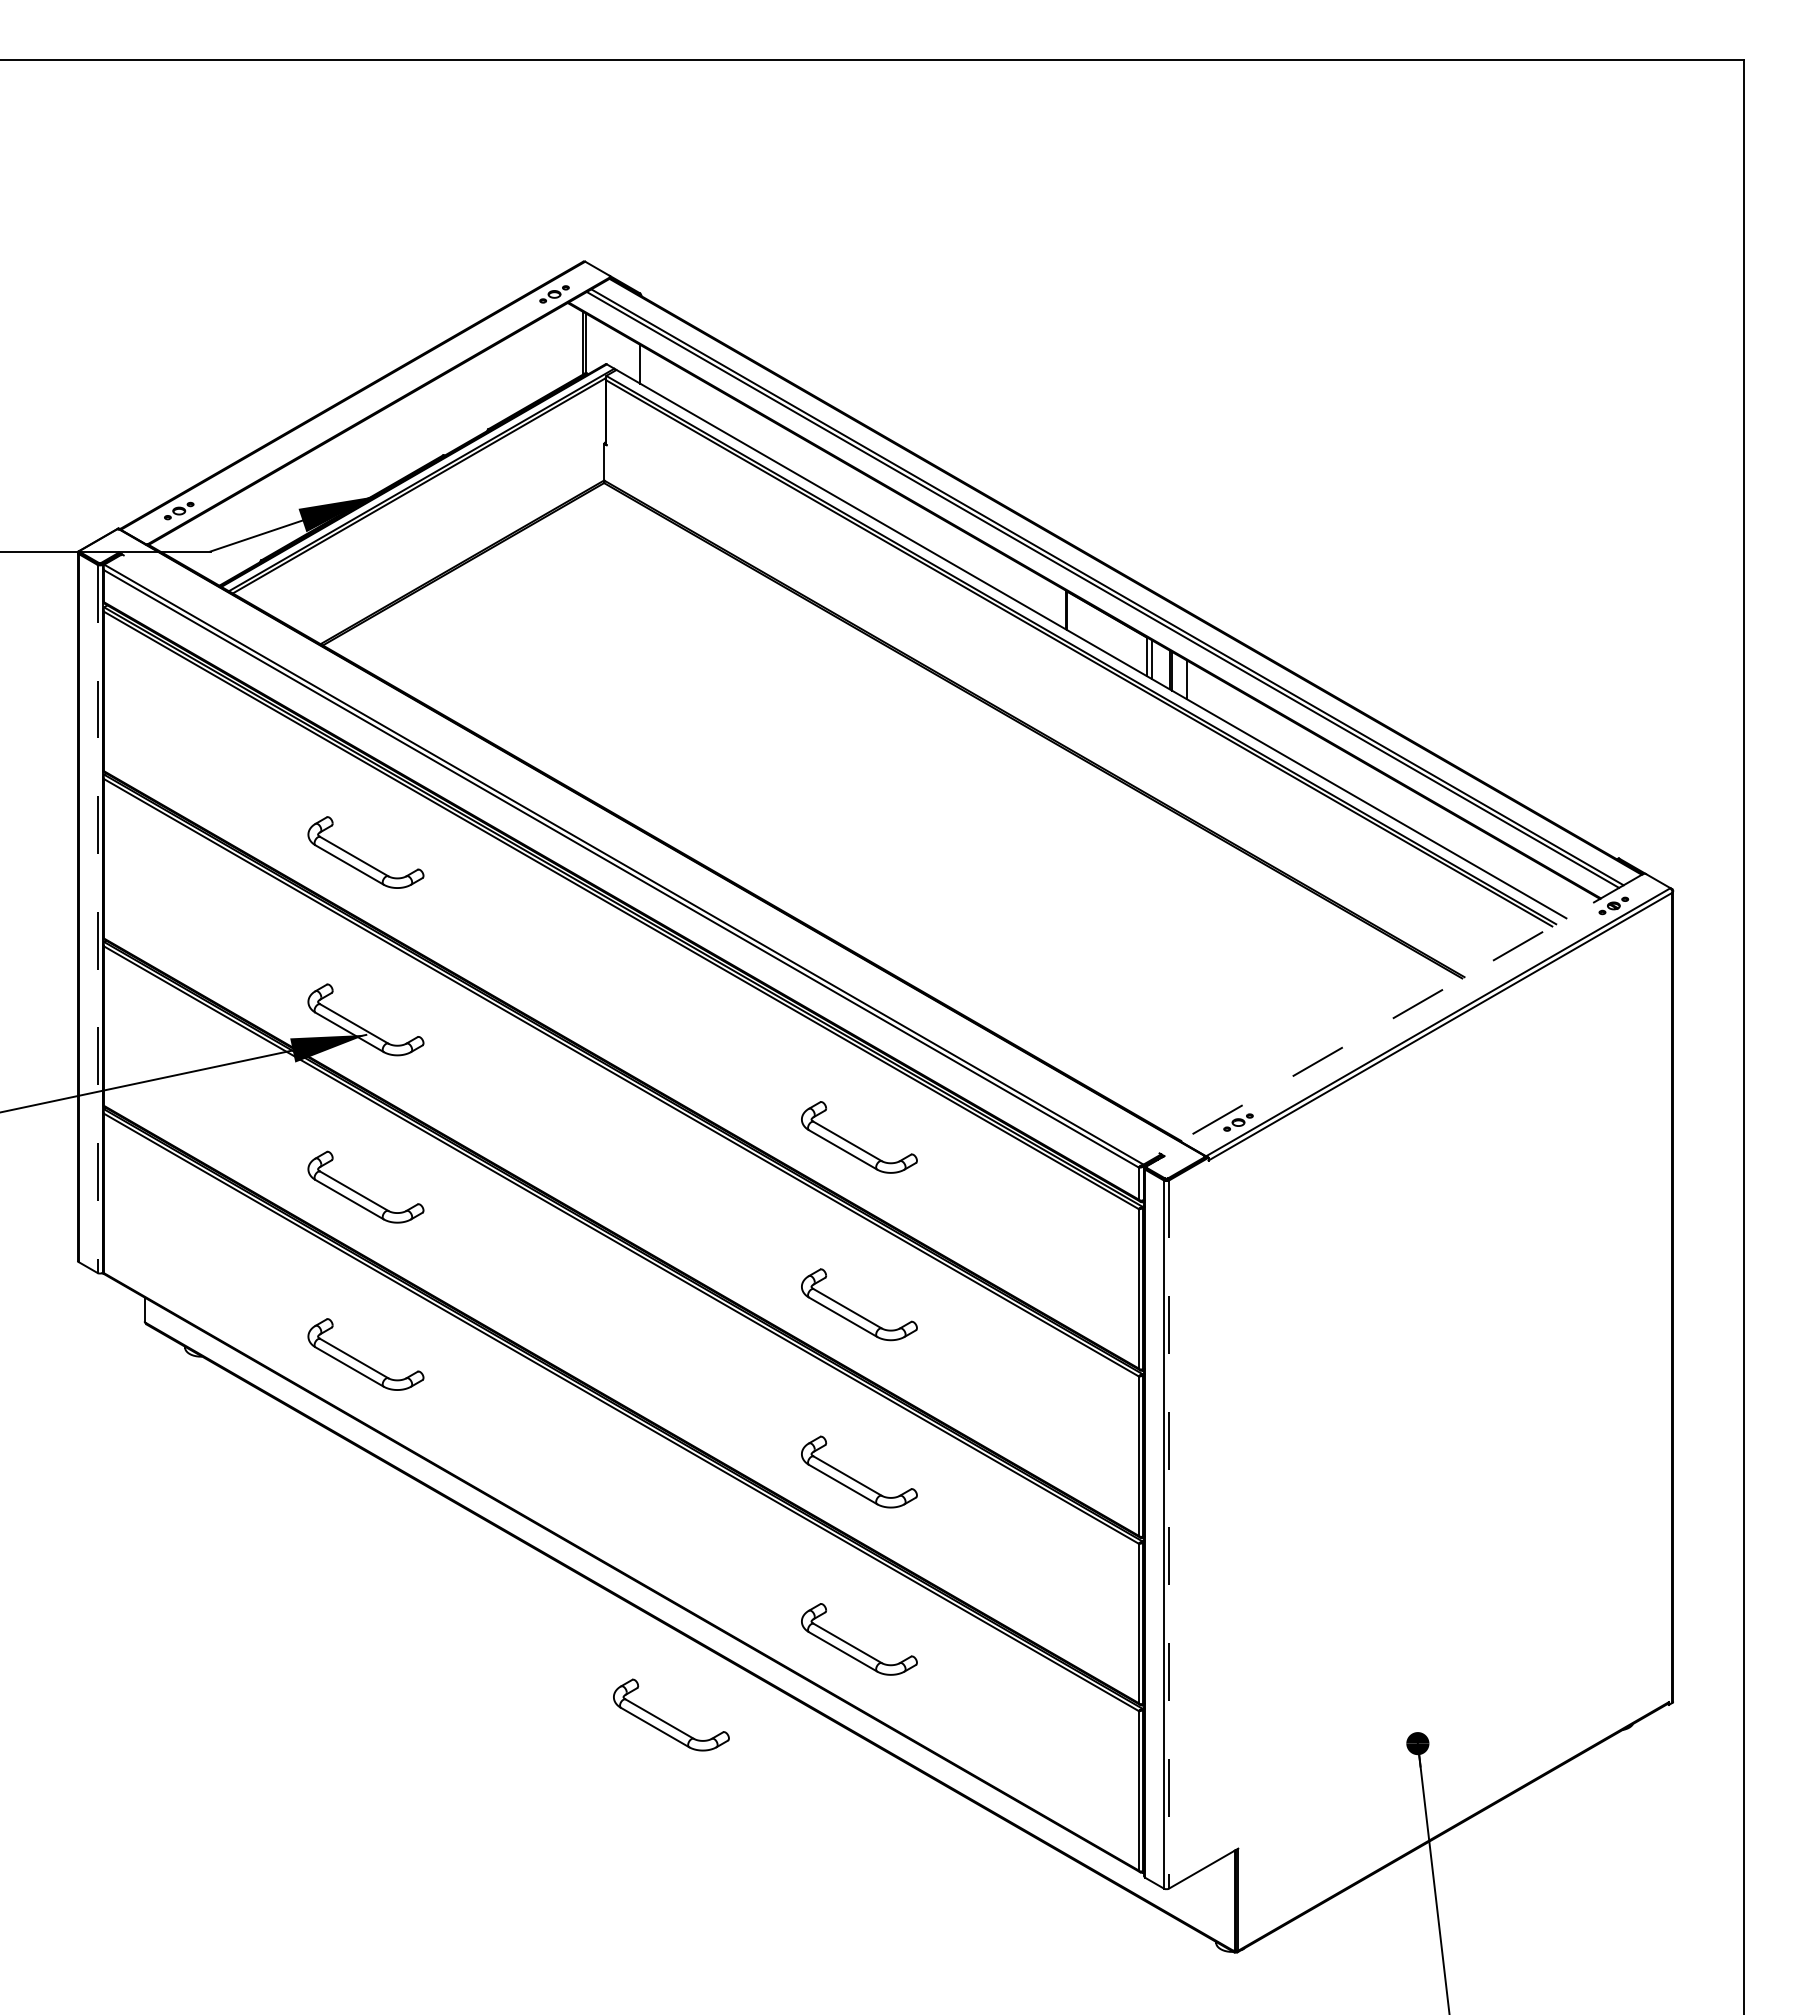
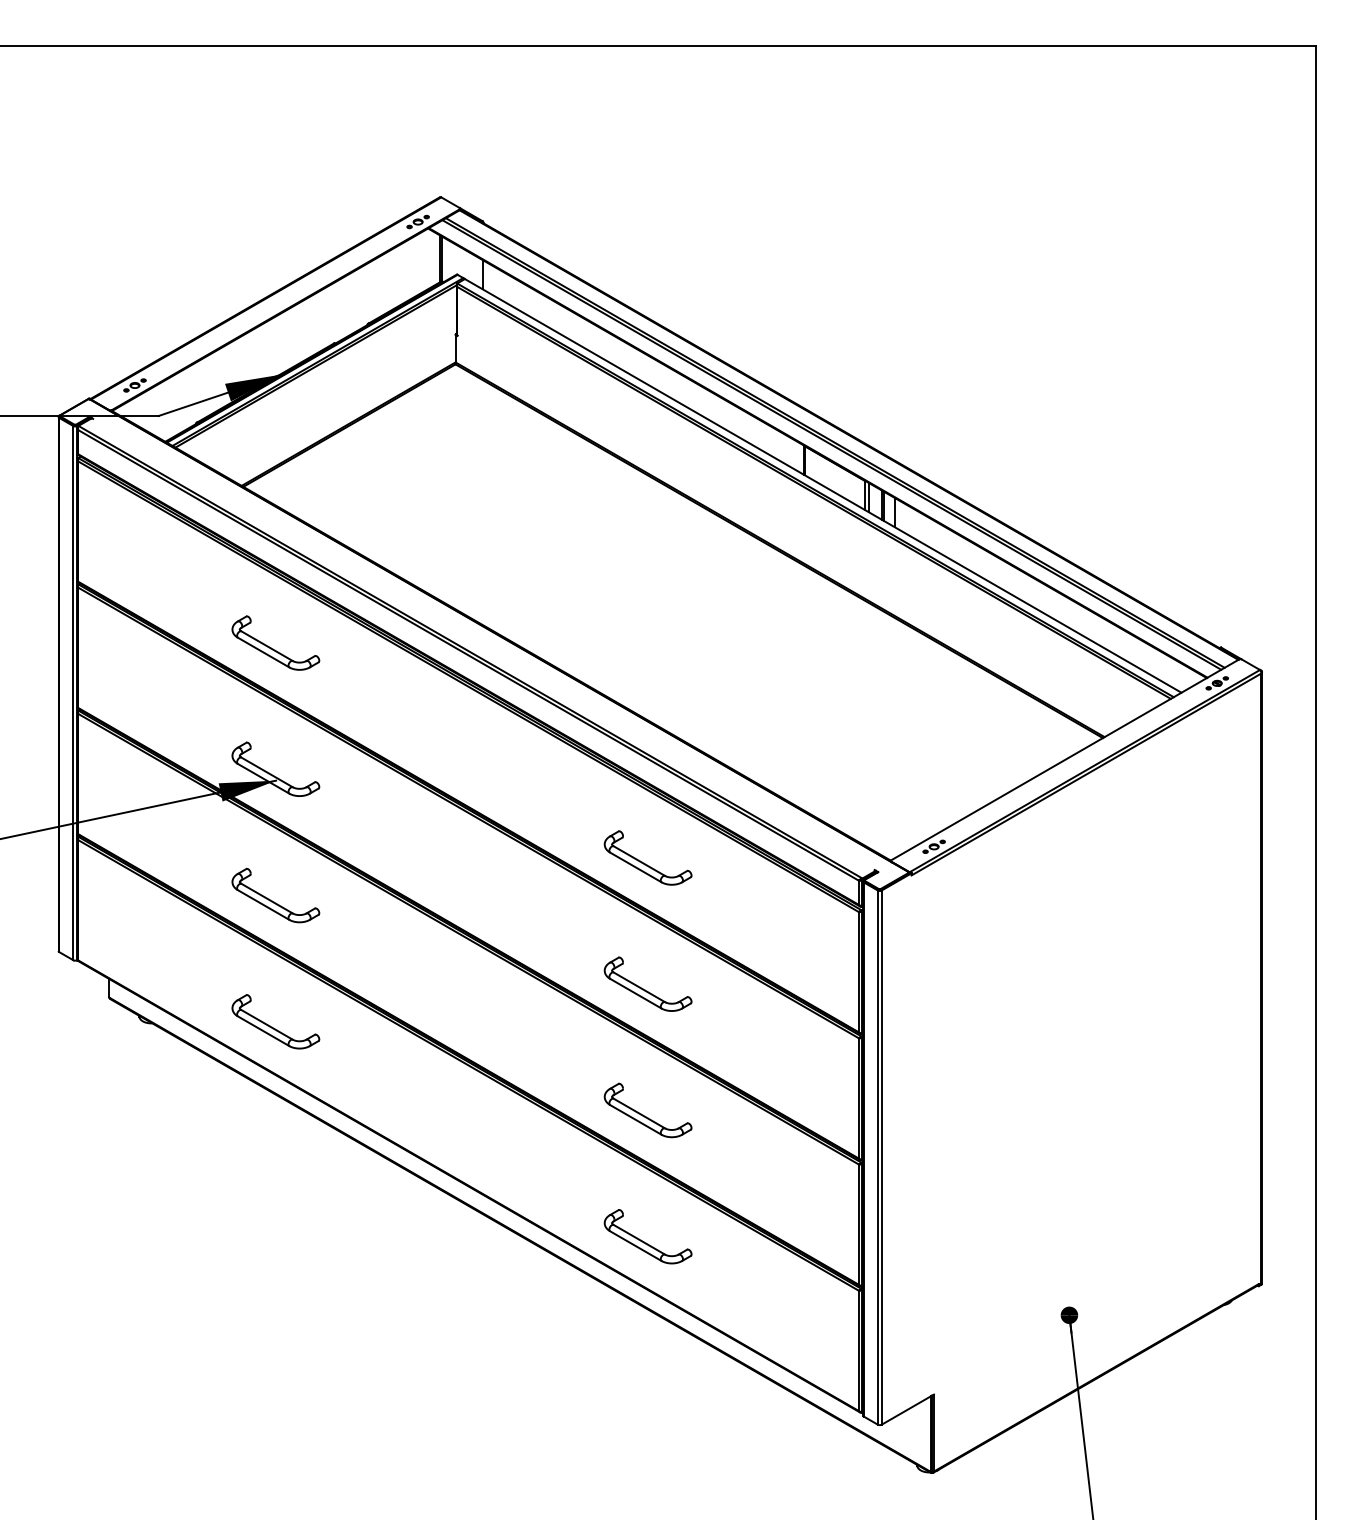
line: (97, 919) -> (73, 693), dashed -> solid
line: (1412, 1007) -> (1065, 760), dashed -> solid
line: (1168, 1535) -> (881, 1158), dashed -> solid
part: (666, 1721) -> (502, 1298), removed

